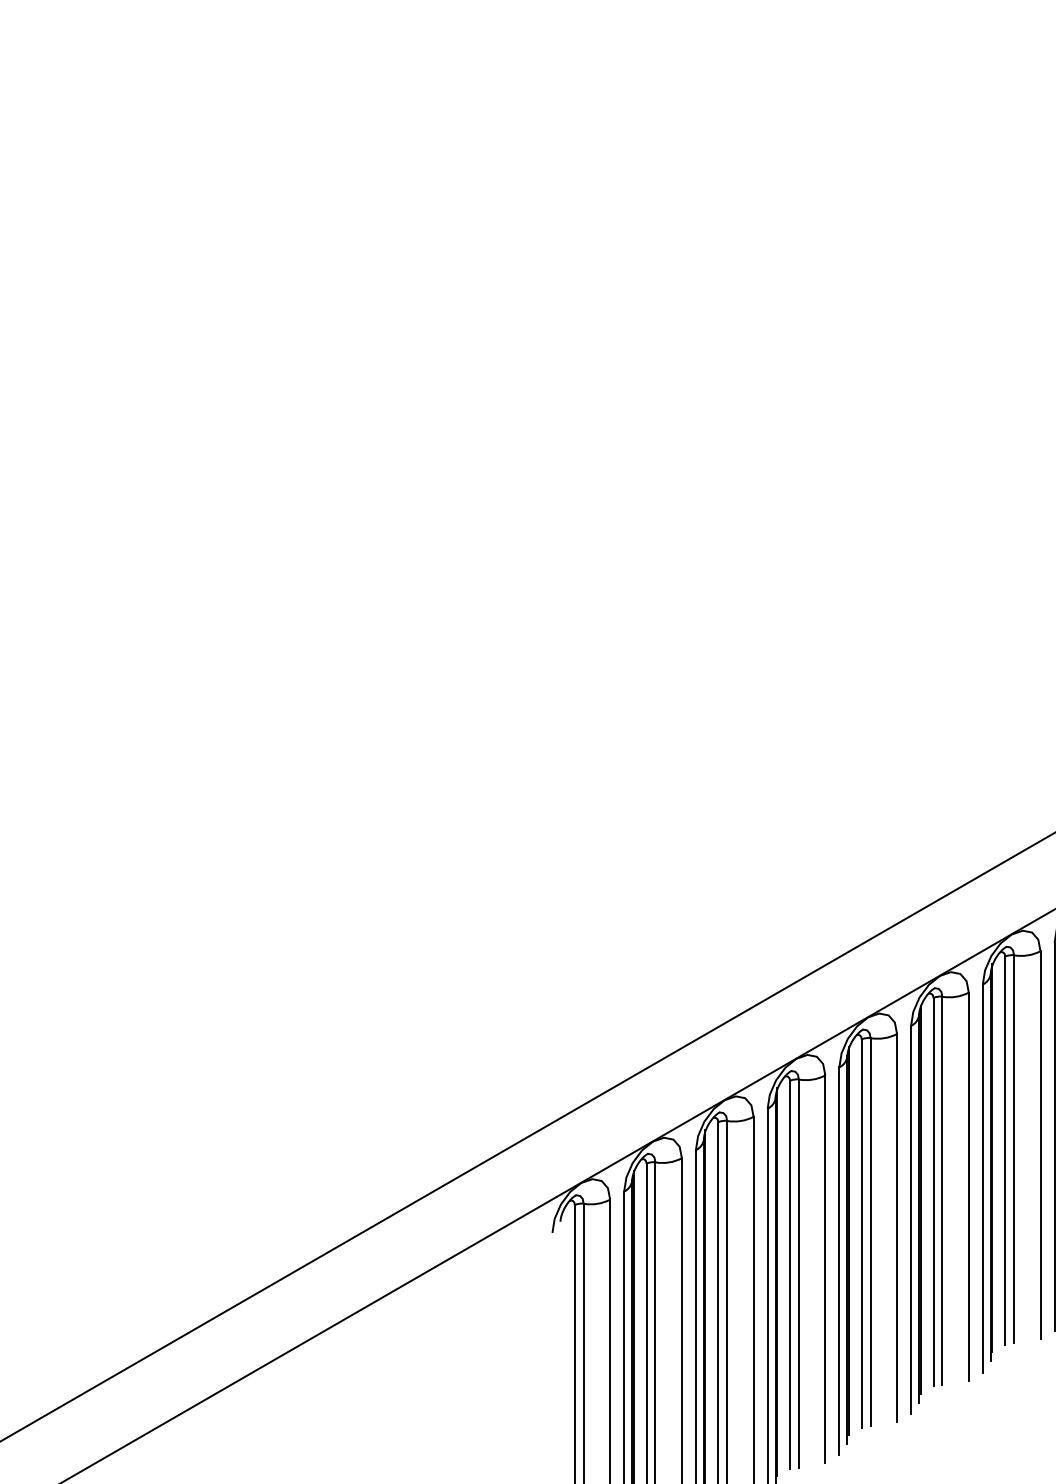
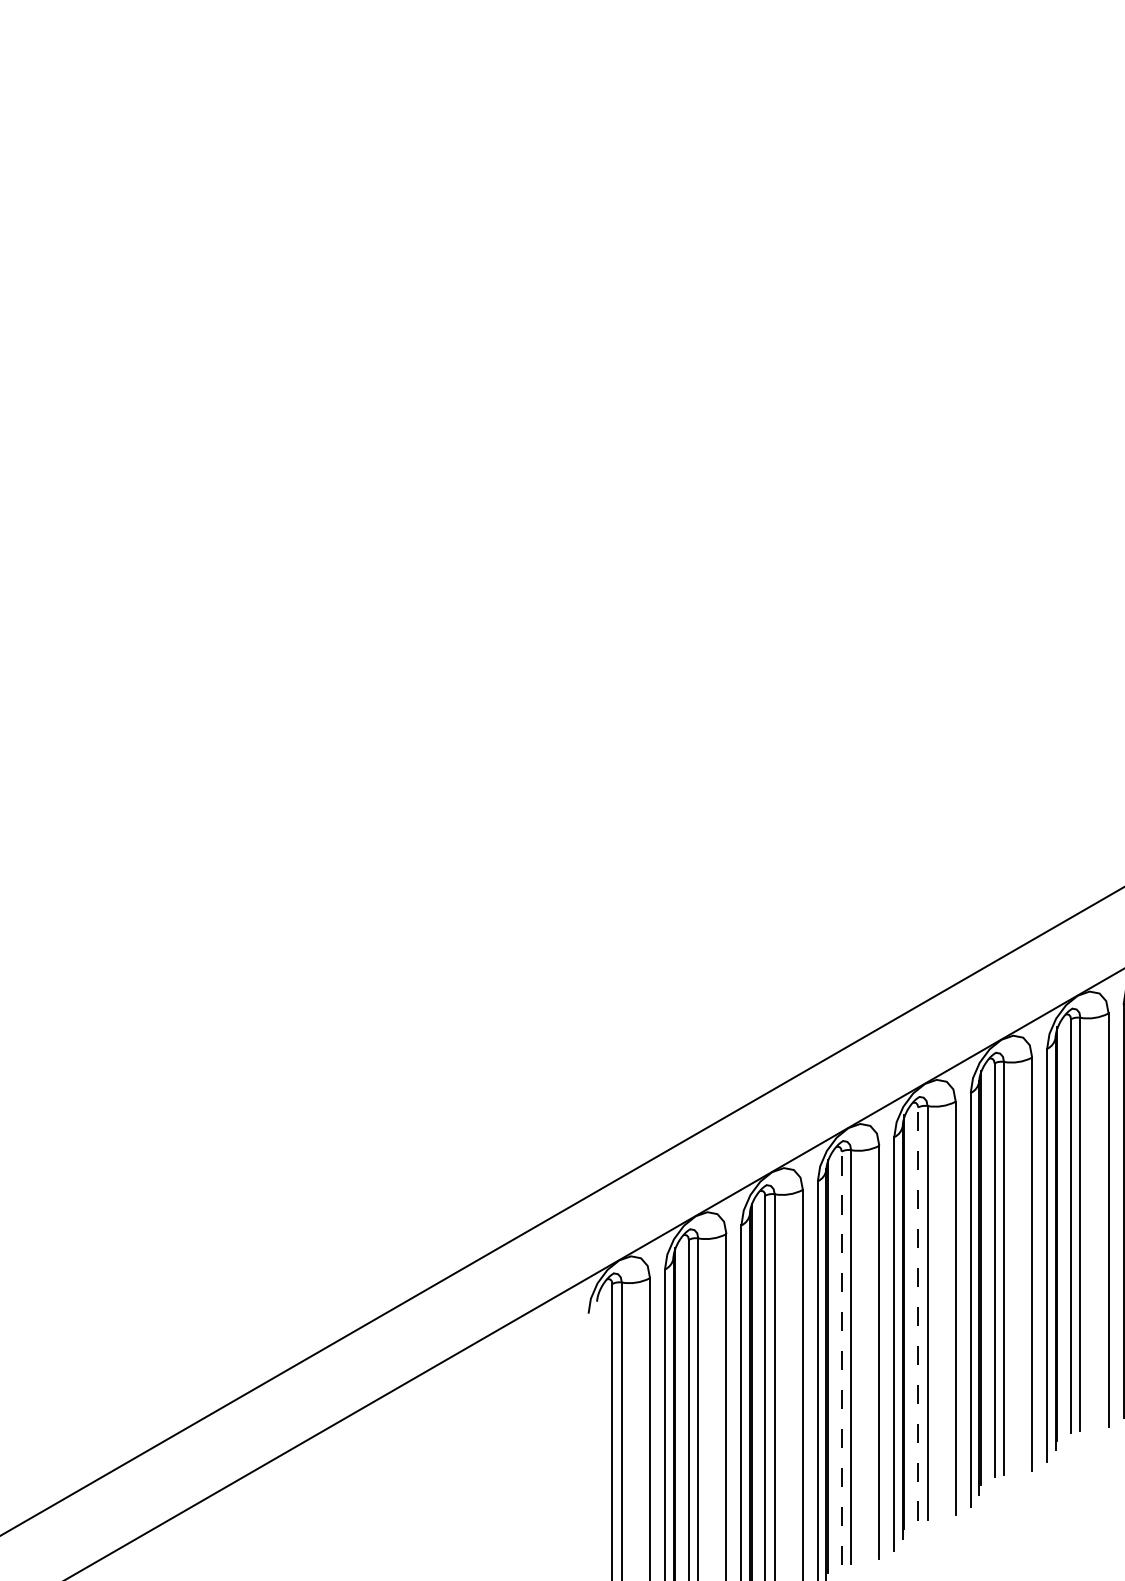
line: (862, 1233) -> (918, 1314), solid -> dashed
line: (789, 1275) -> (841, 1358), solid -> dashed

